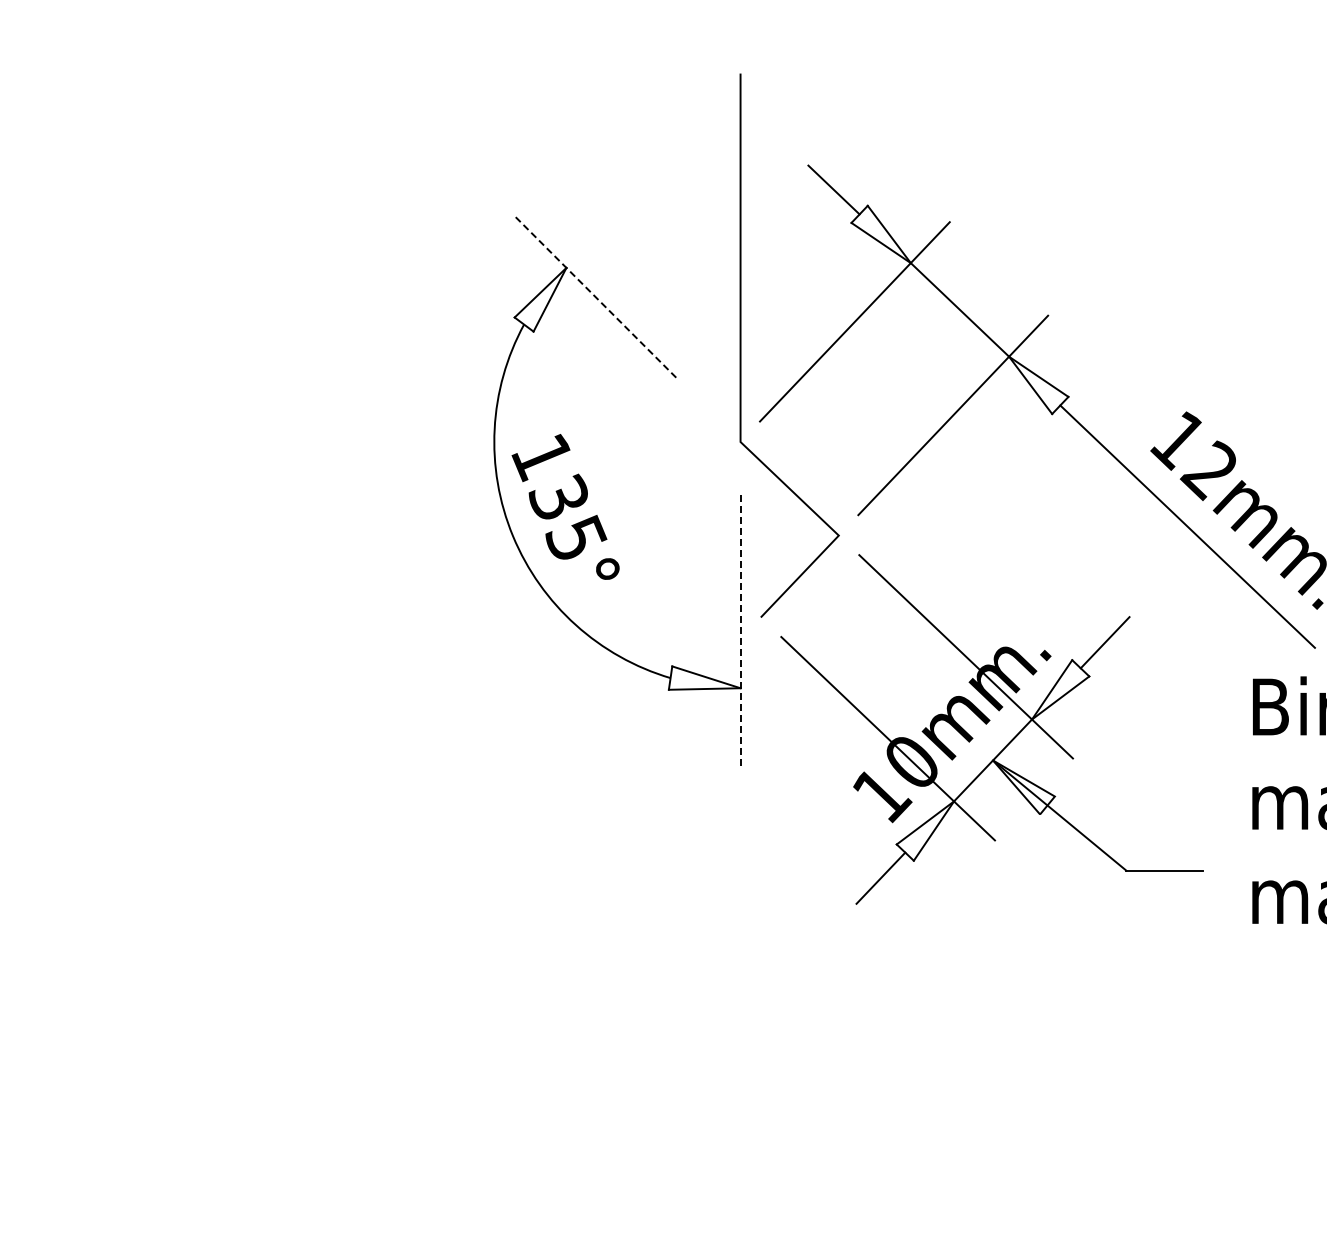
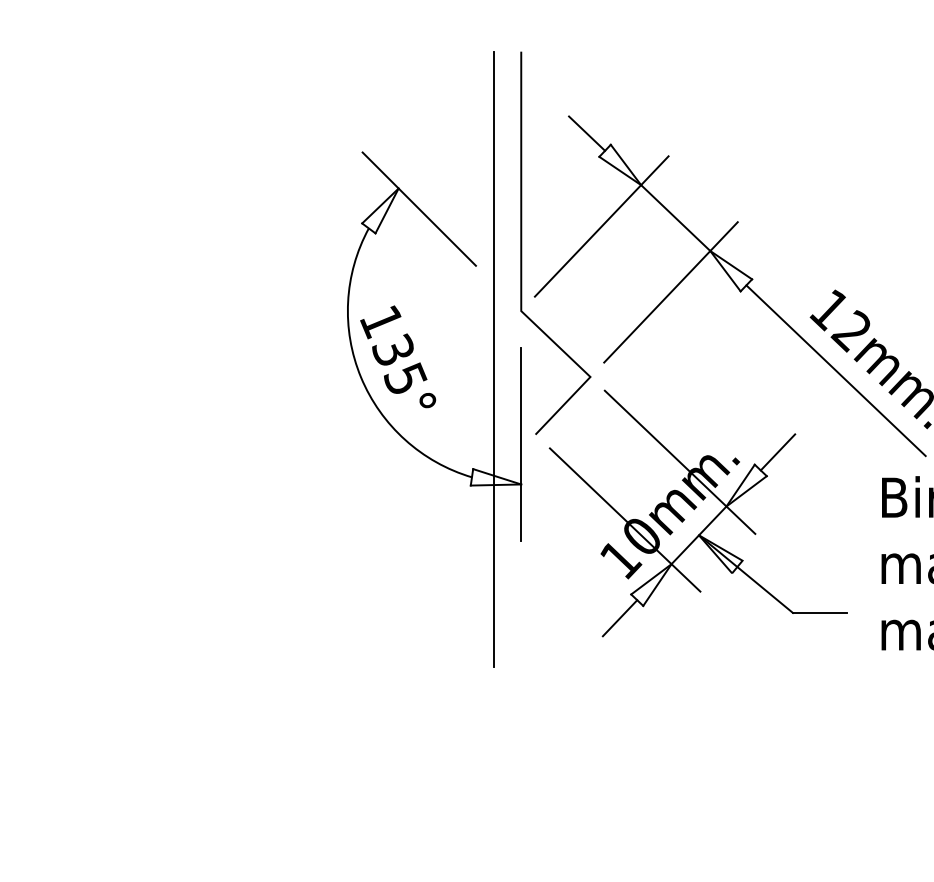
line: (595, 297) -> (419, 209), dashed -> solid
line: (702, 510) -> (494, 359), added
line: (740, 631) -> (521, 444), dashed -> solid

